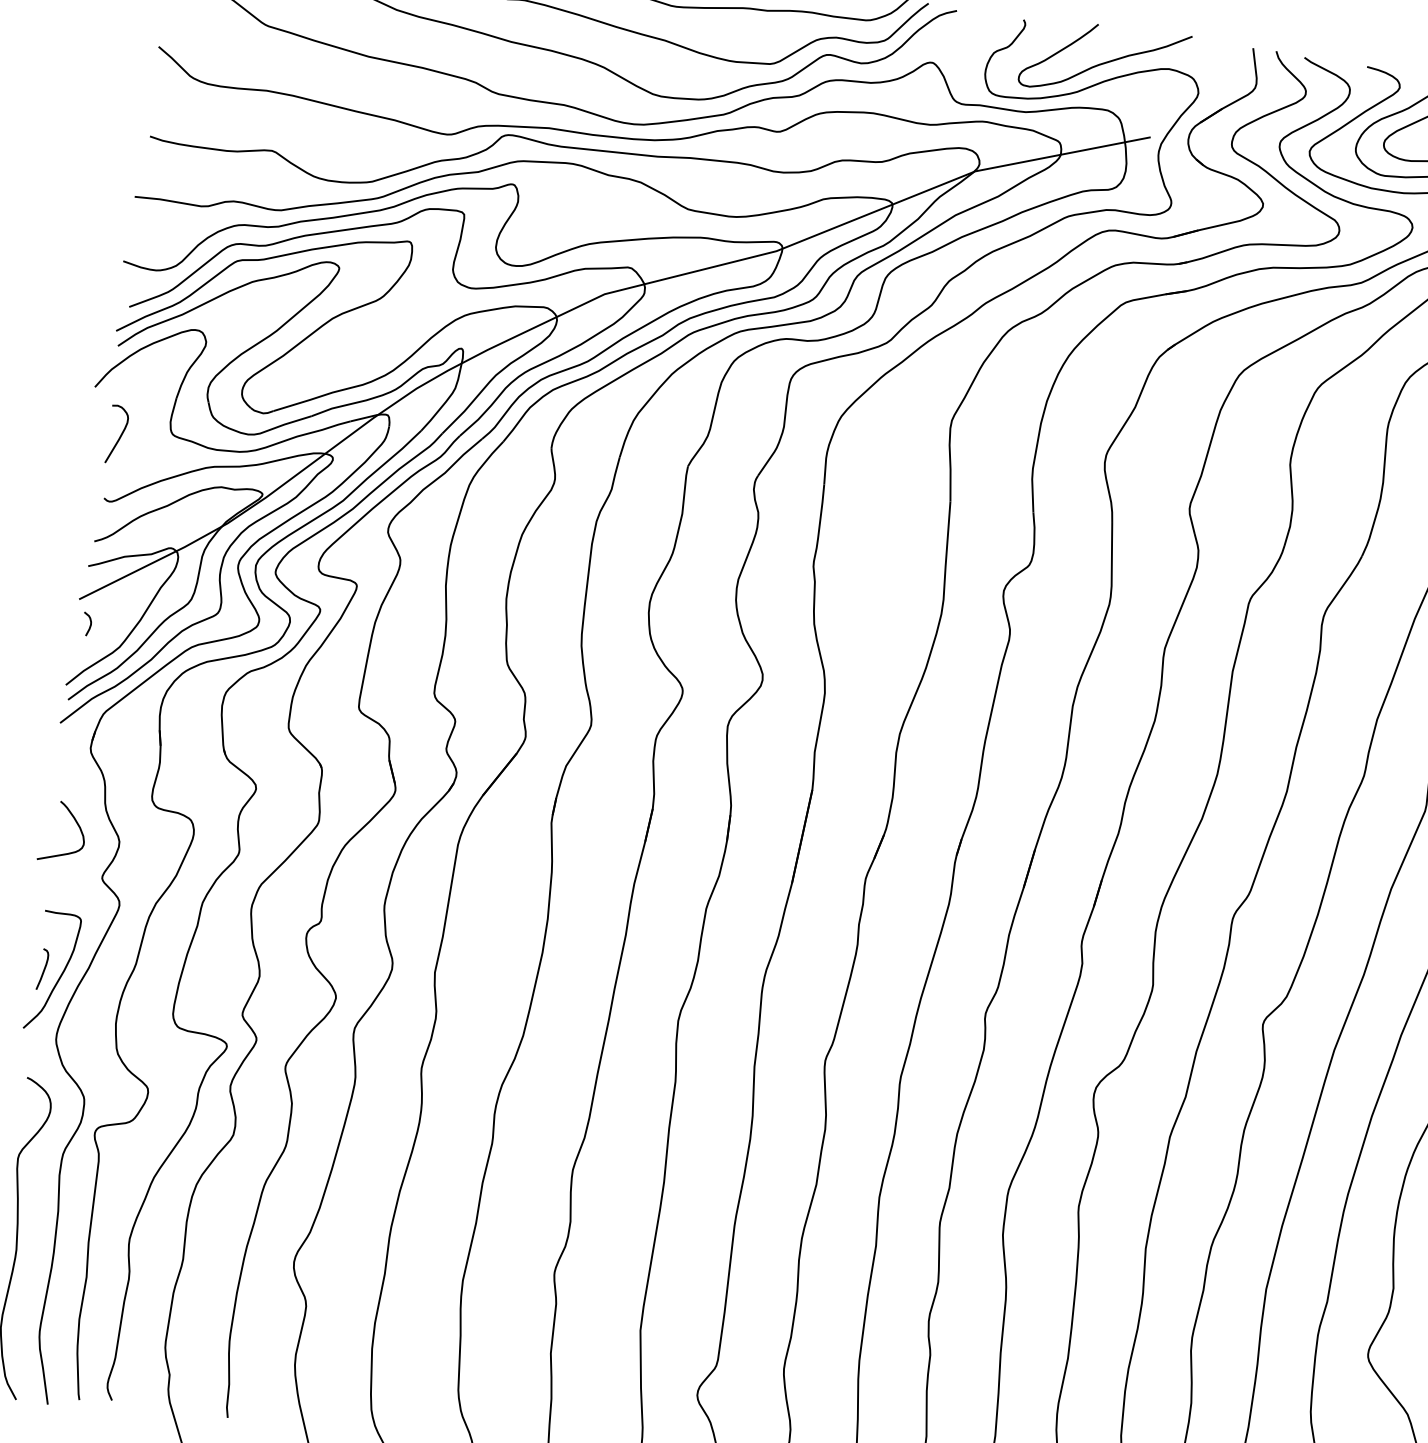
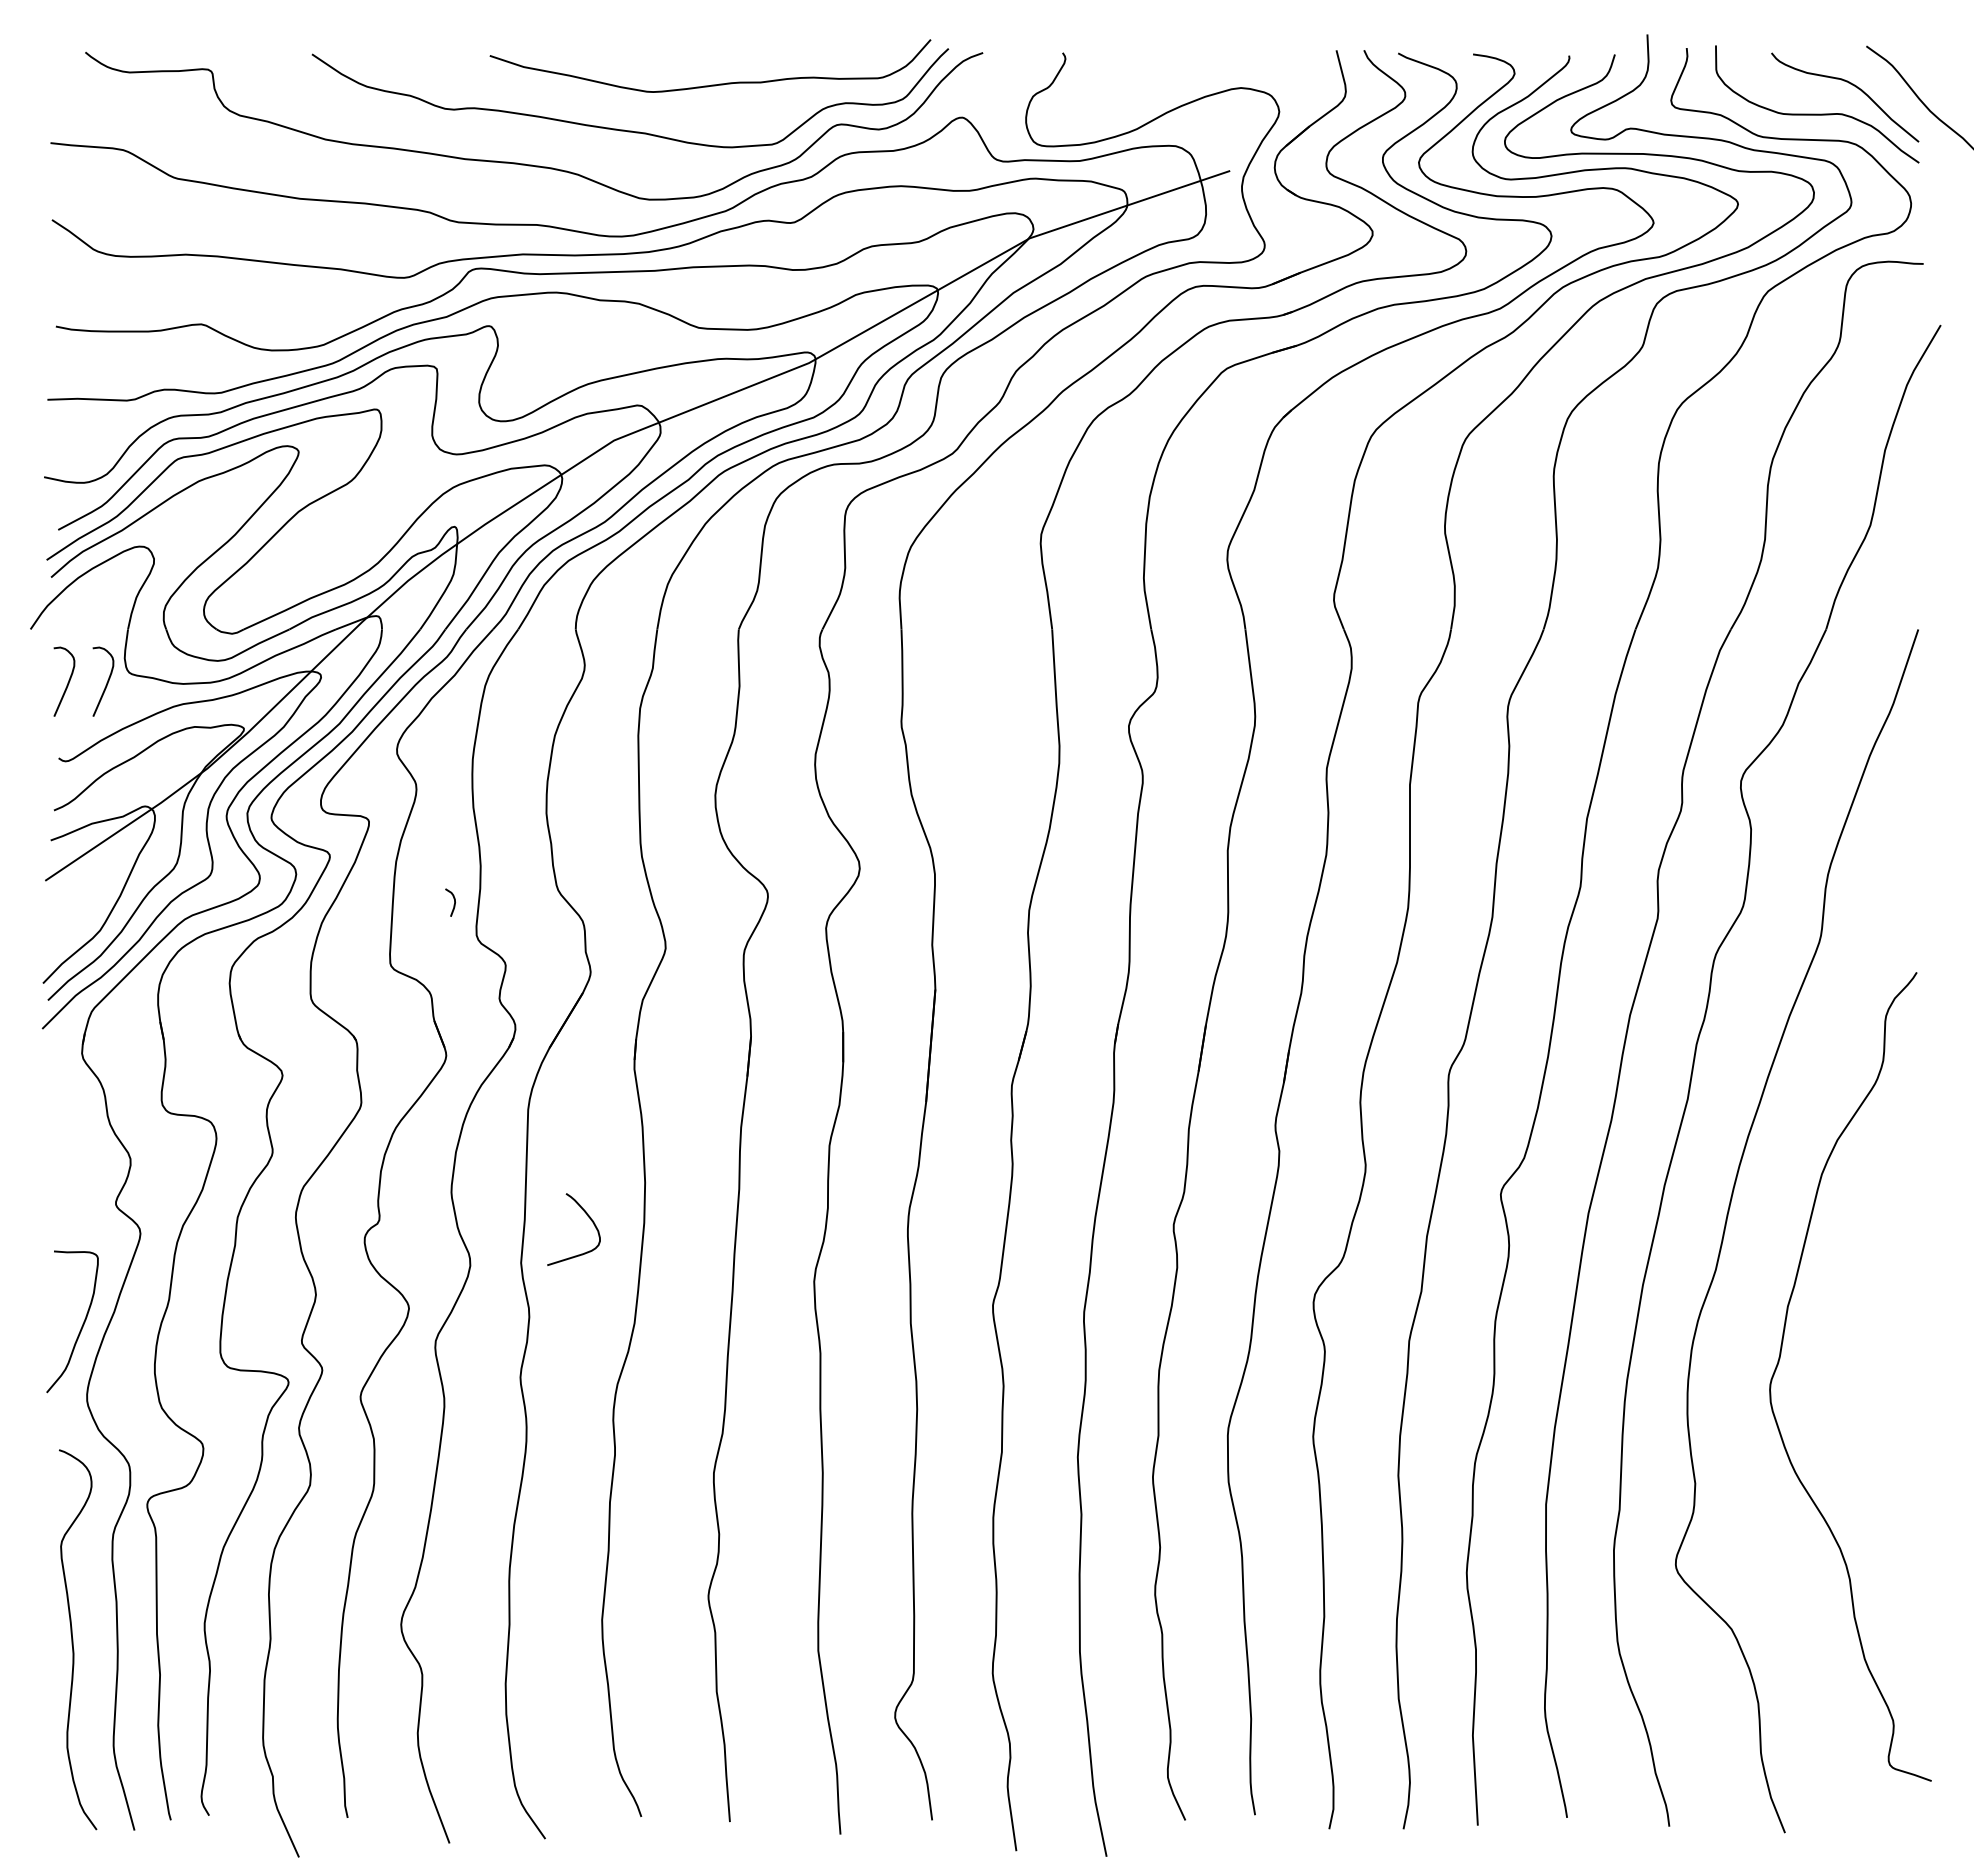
curve: (1105, 61) -> (1165, 89), removed
curve: (152, 440) -> (106, 682), added
curve: (89, 626) -> (453, 904), moved
curve: (75, 822) -> (587, 1216), moved
curve: (43, 969) -> (61, 1320), removed

